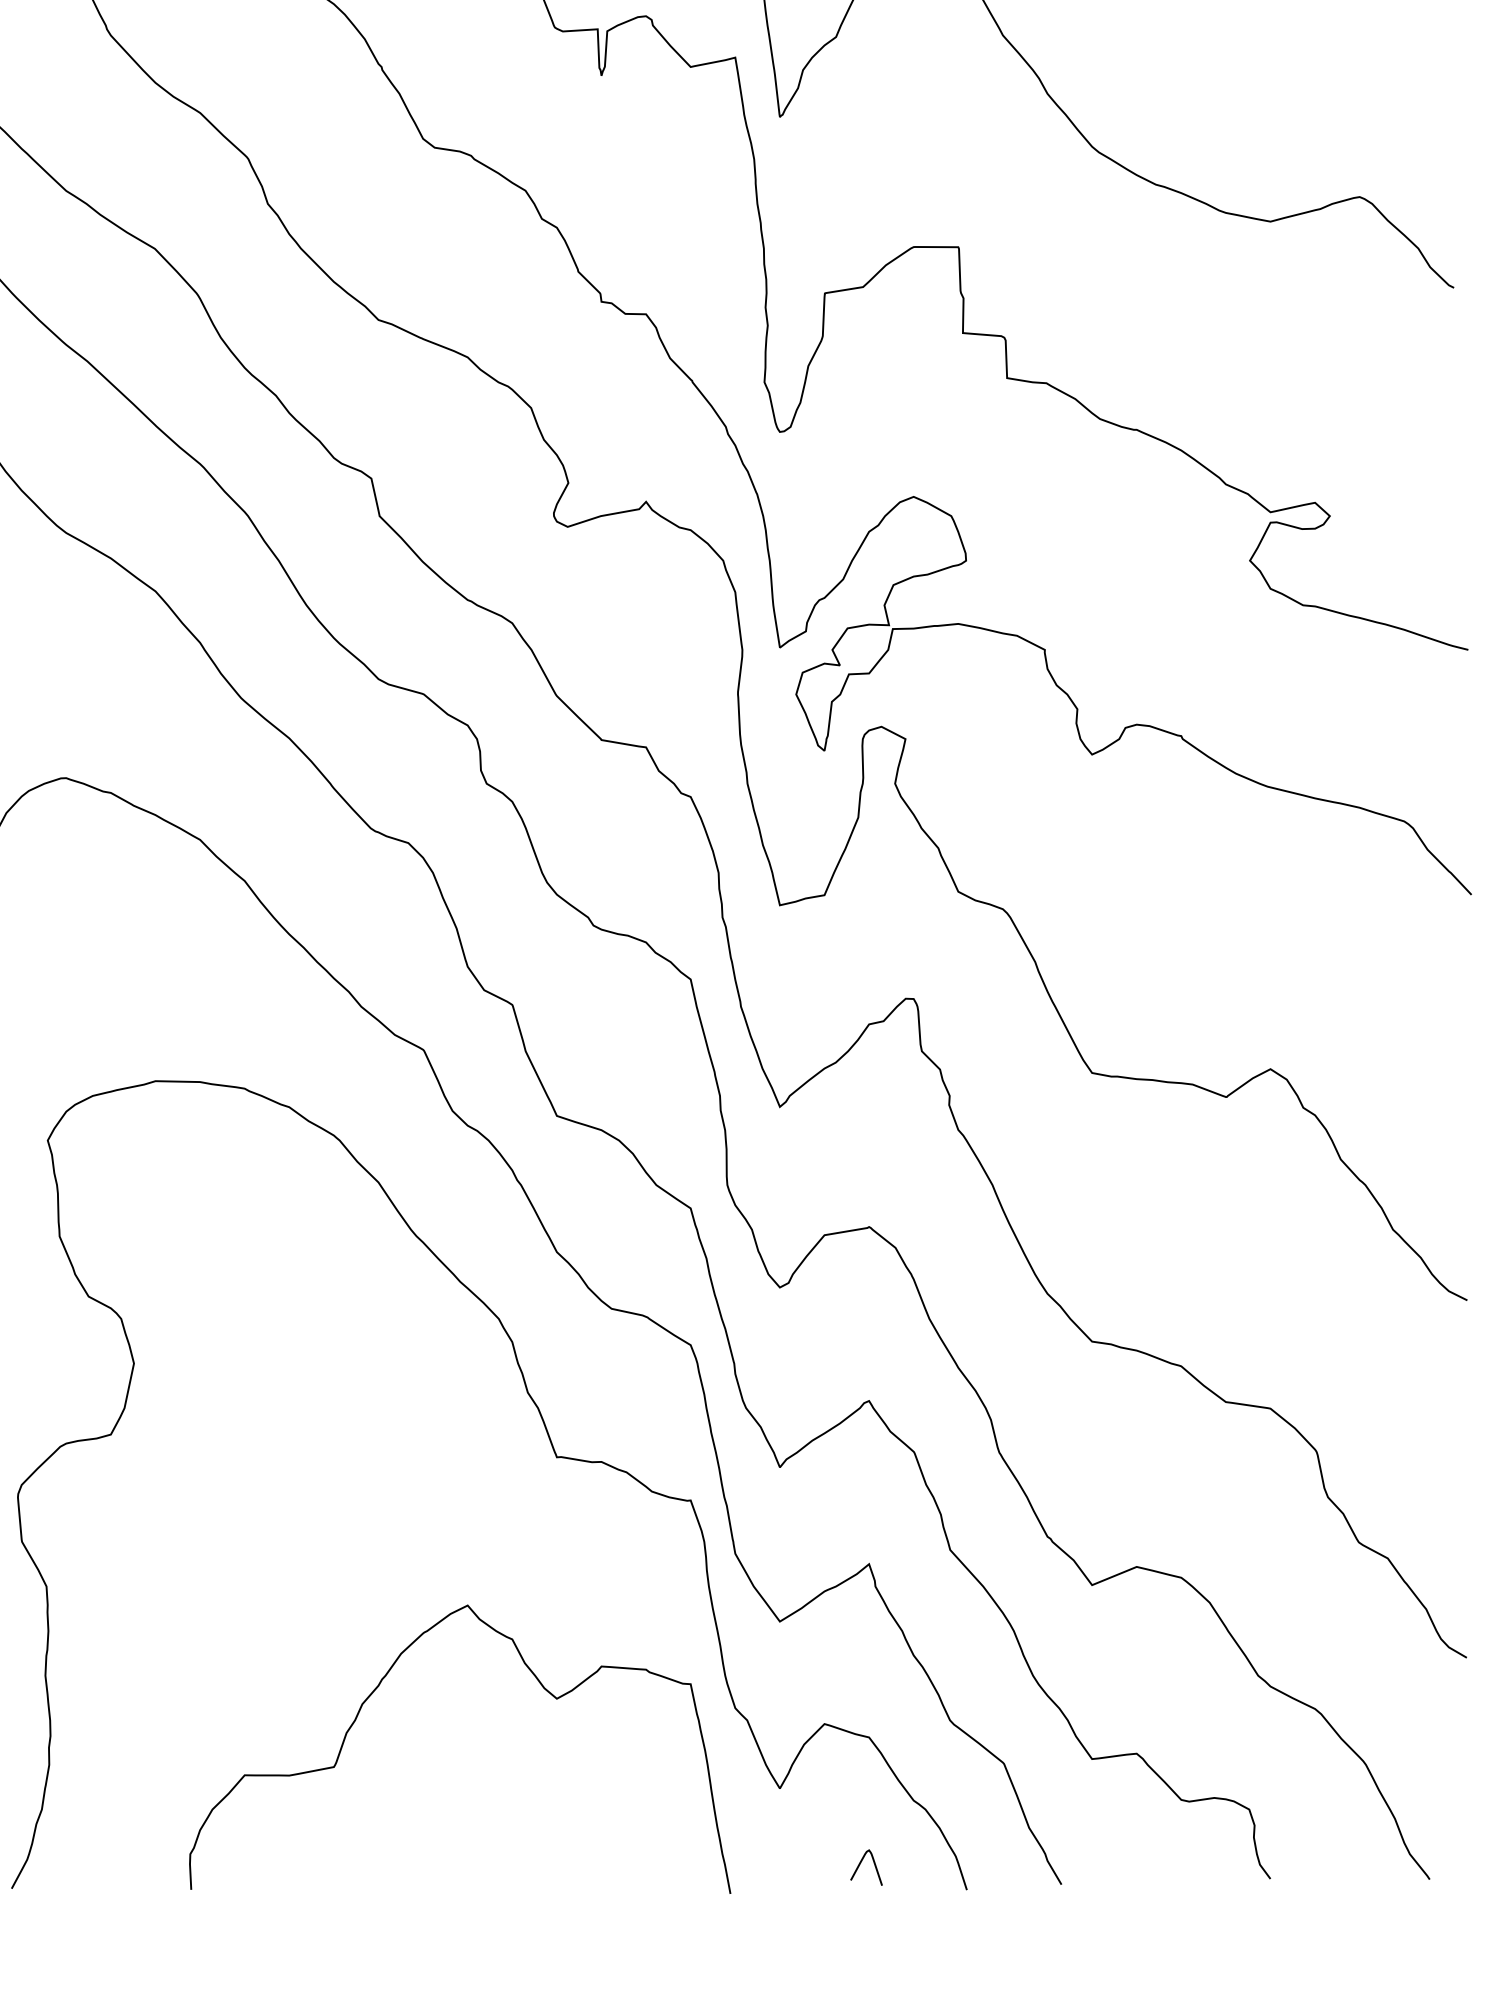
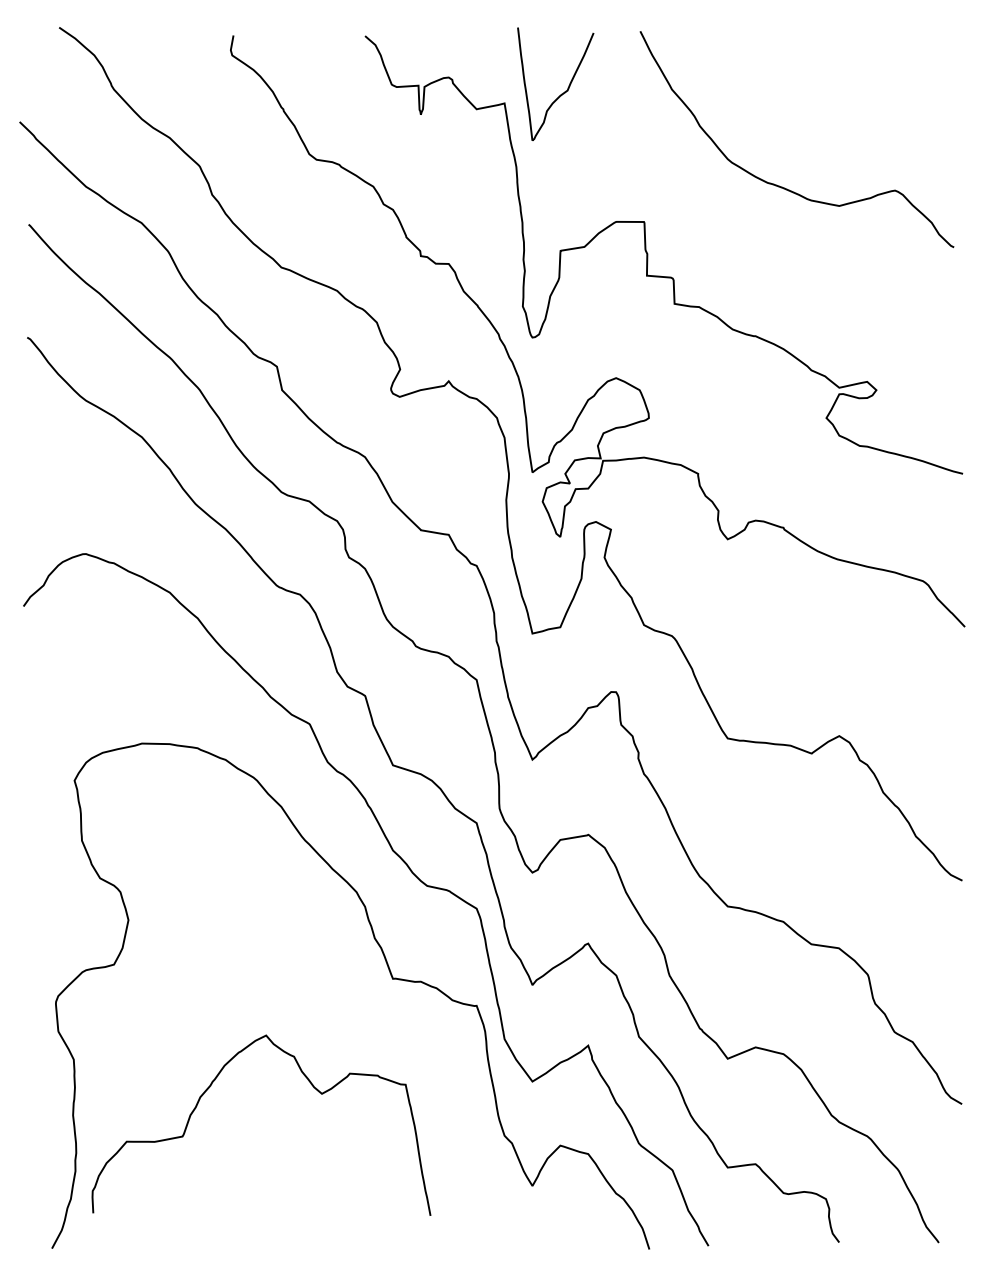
curve: (378, 1688) -> (210, 1087), moved
curve: (861, 1864) -> (583, 1233), removed

